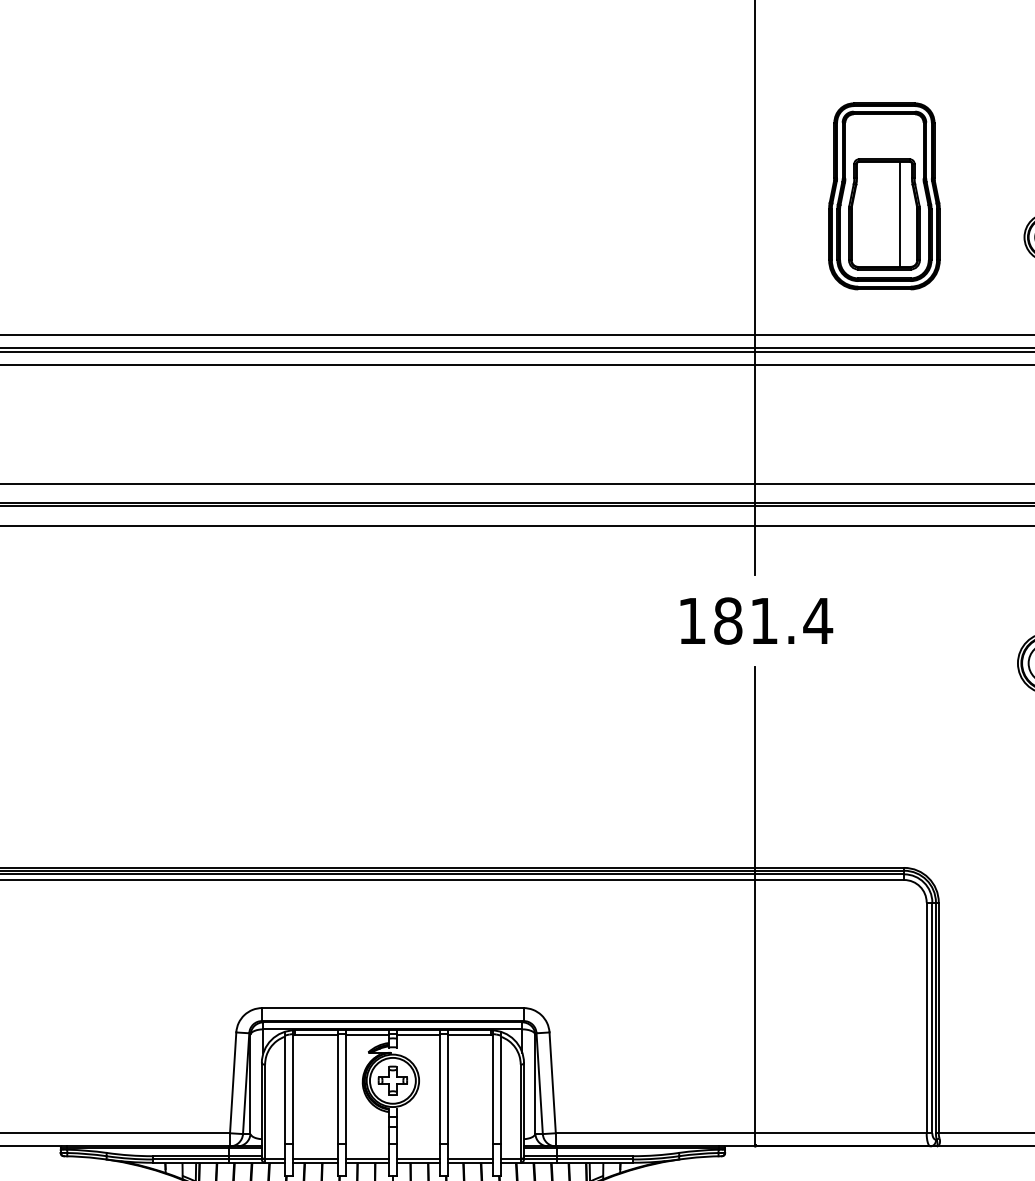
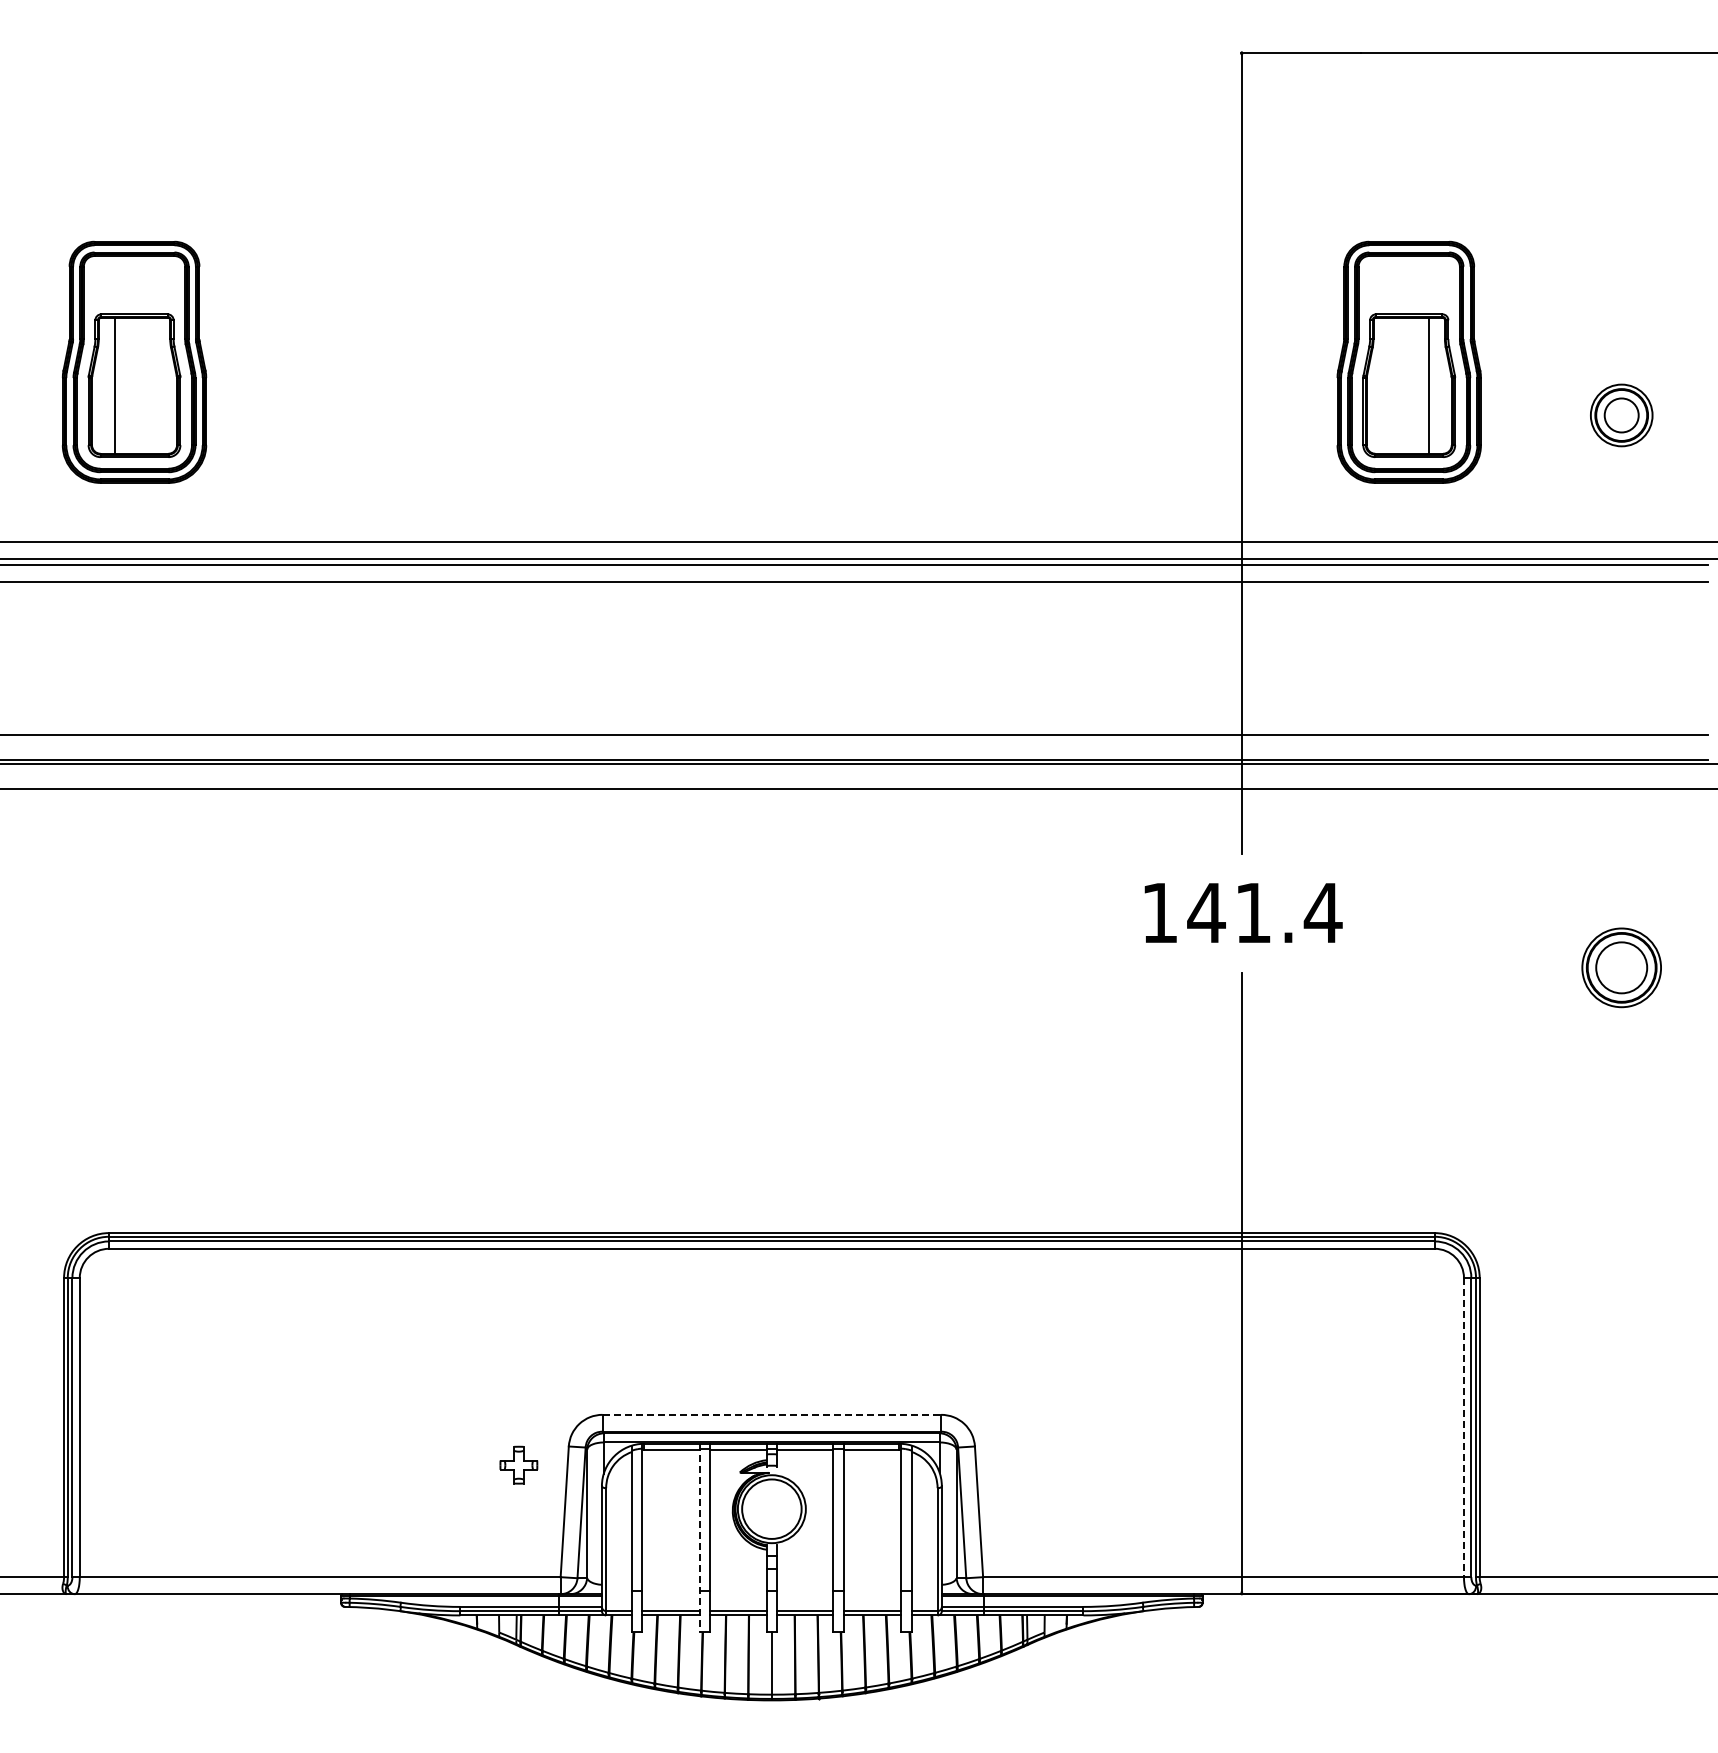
text: (728, 620) -> (1206, 912), 181.4 -> 141.4
line: (393, 1007) -> (772, 1414), solid -> dashed
line: (926, 1017) -> (1463, 1427), solid -> dashed
part: (392, 1080) -> (518, 1464), moved
line: (337, 1103) -> (700, 1538), solid -> dashed

